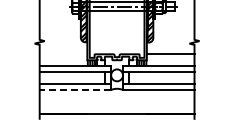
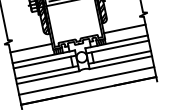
line: (63, 53) -> (31, 47), added
line: (75, 90) -> (48, 78), dashed -> solid
line: (116, 102) -> (86, 81), added

